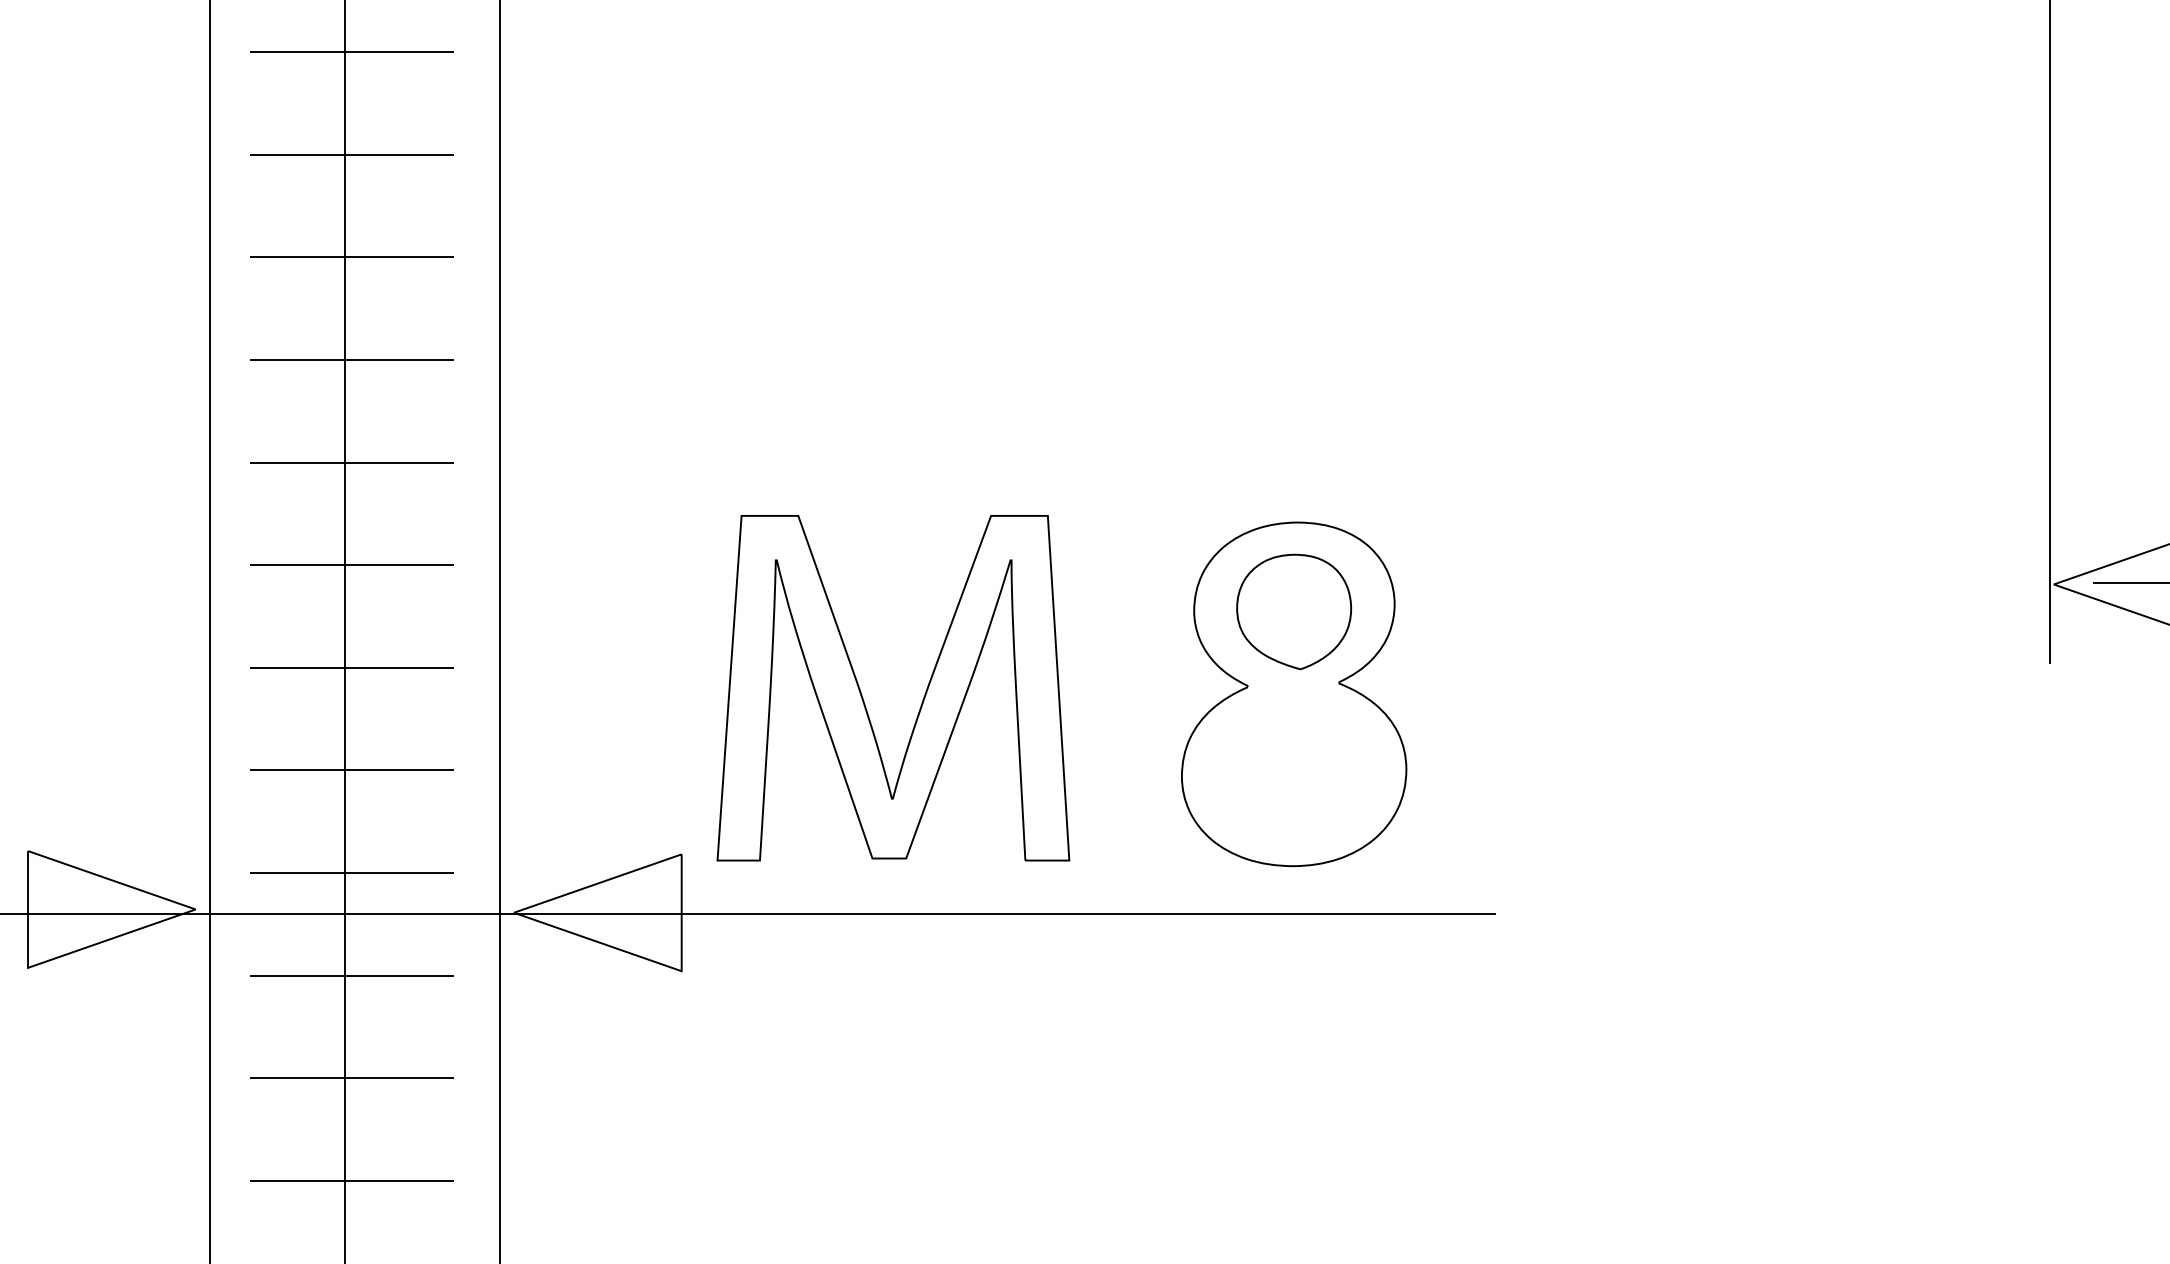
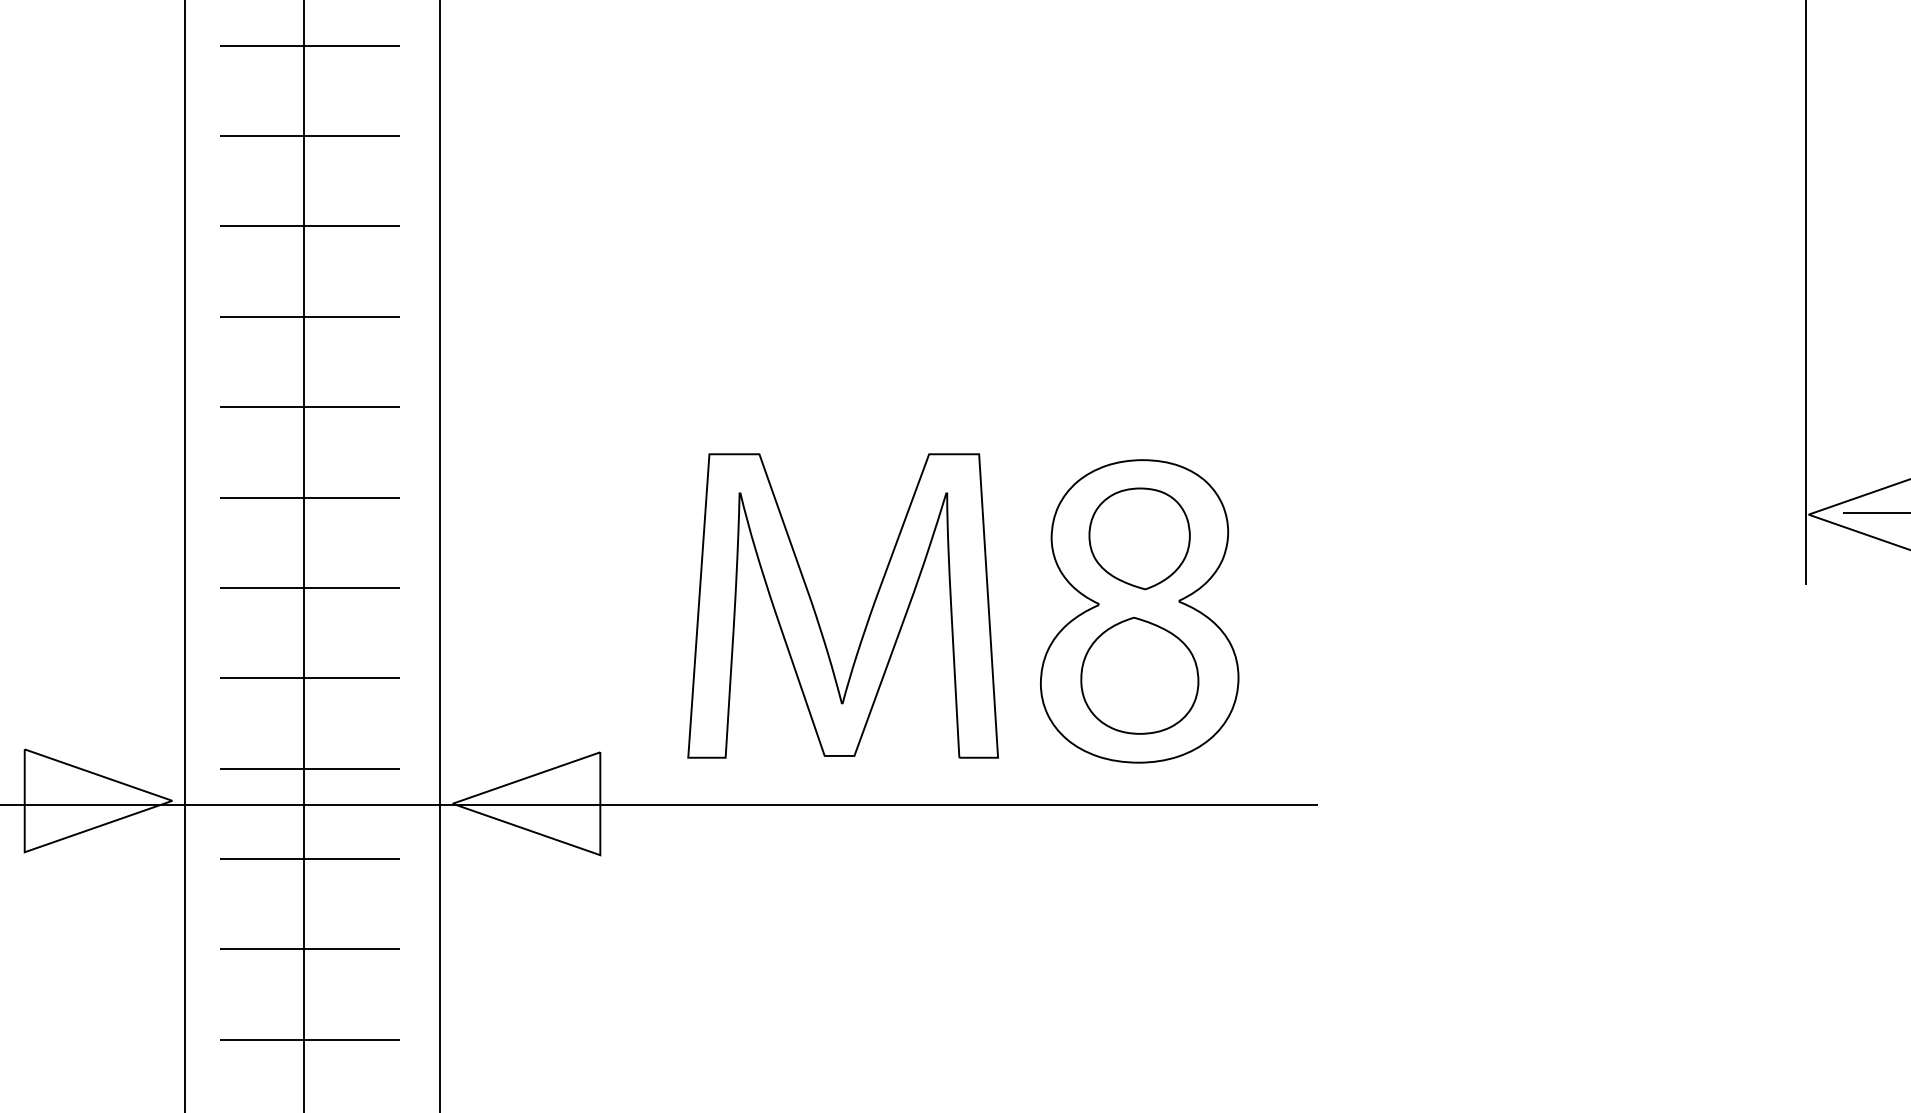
part: (922, 699) -> (868, 615), moved
part: (1294, 767) -> (1139, 675), added

